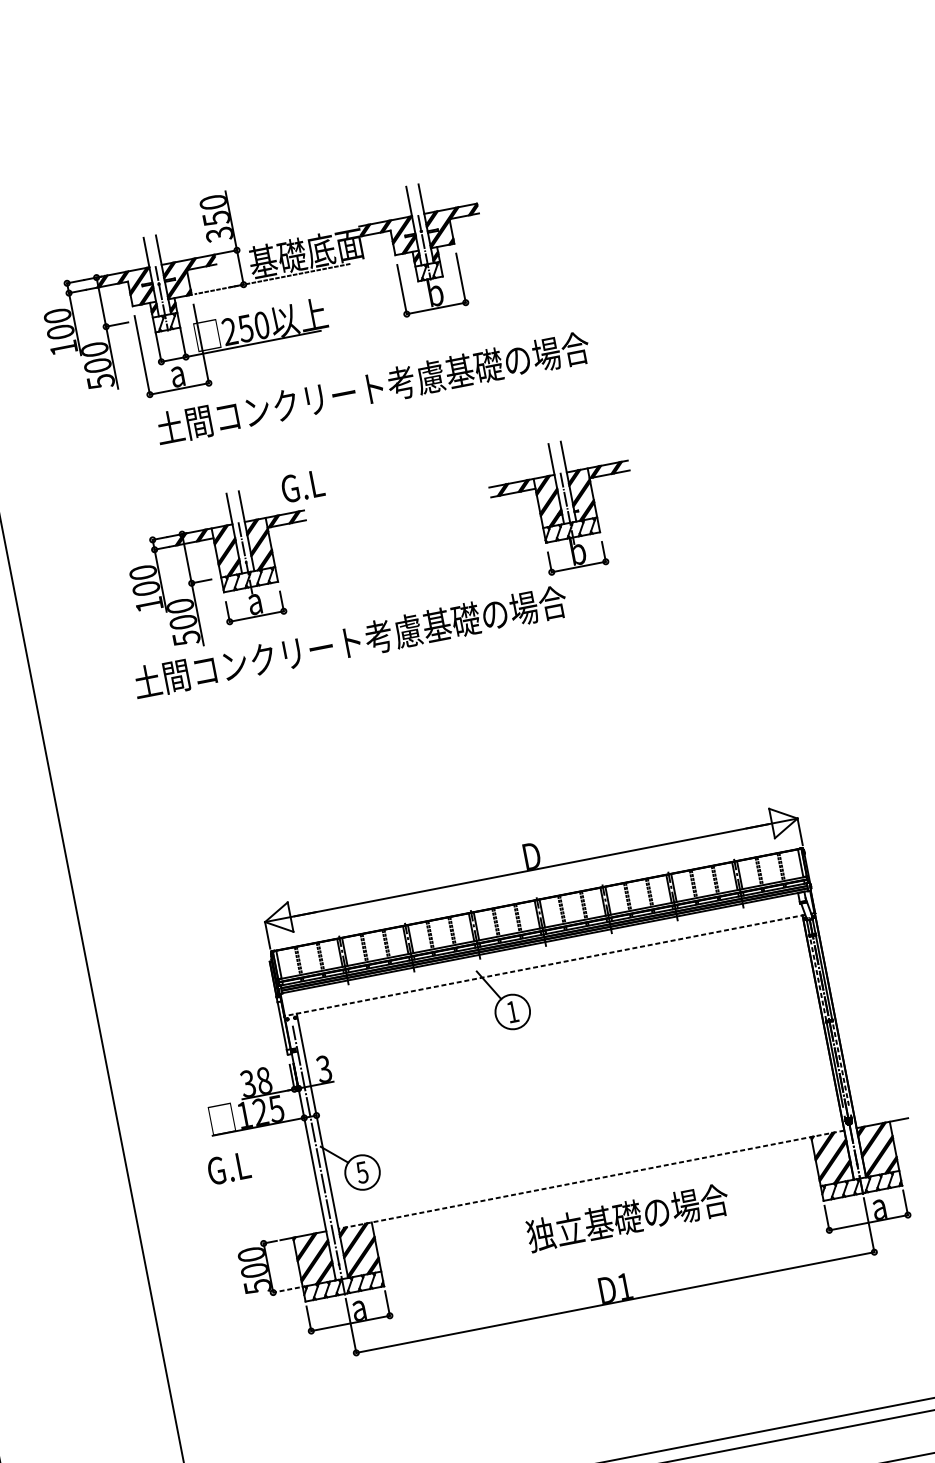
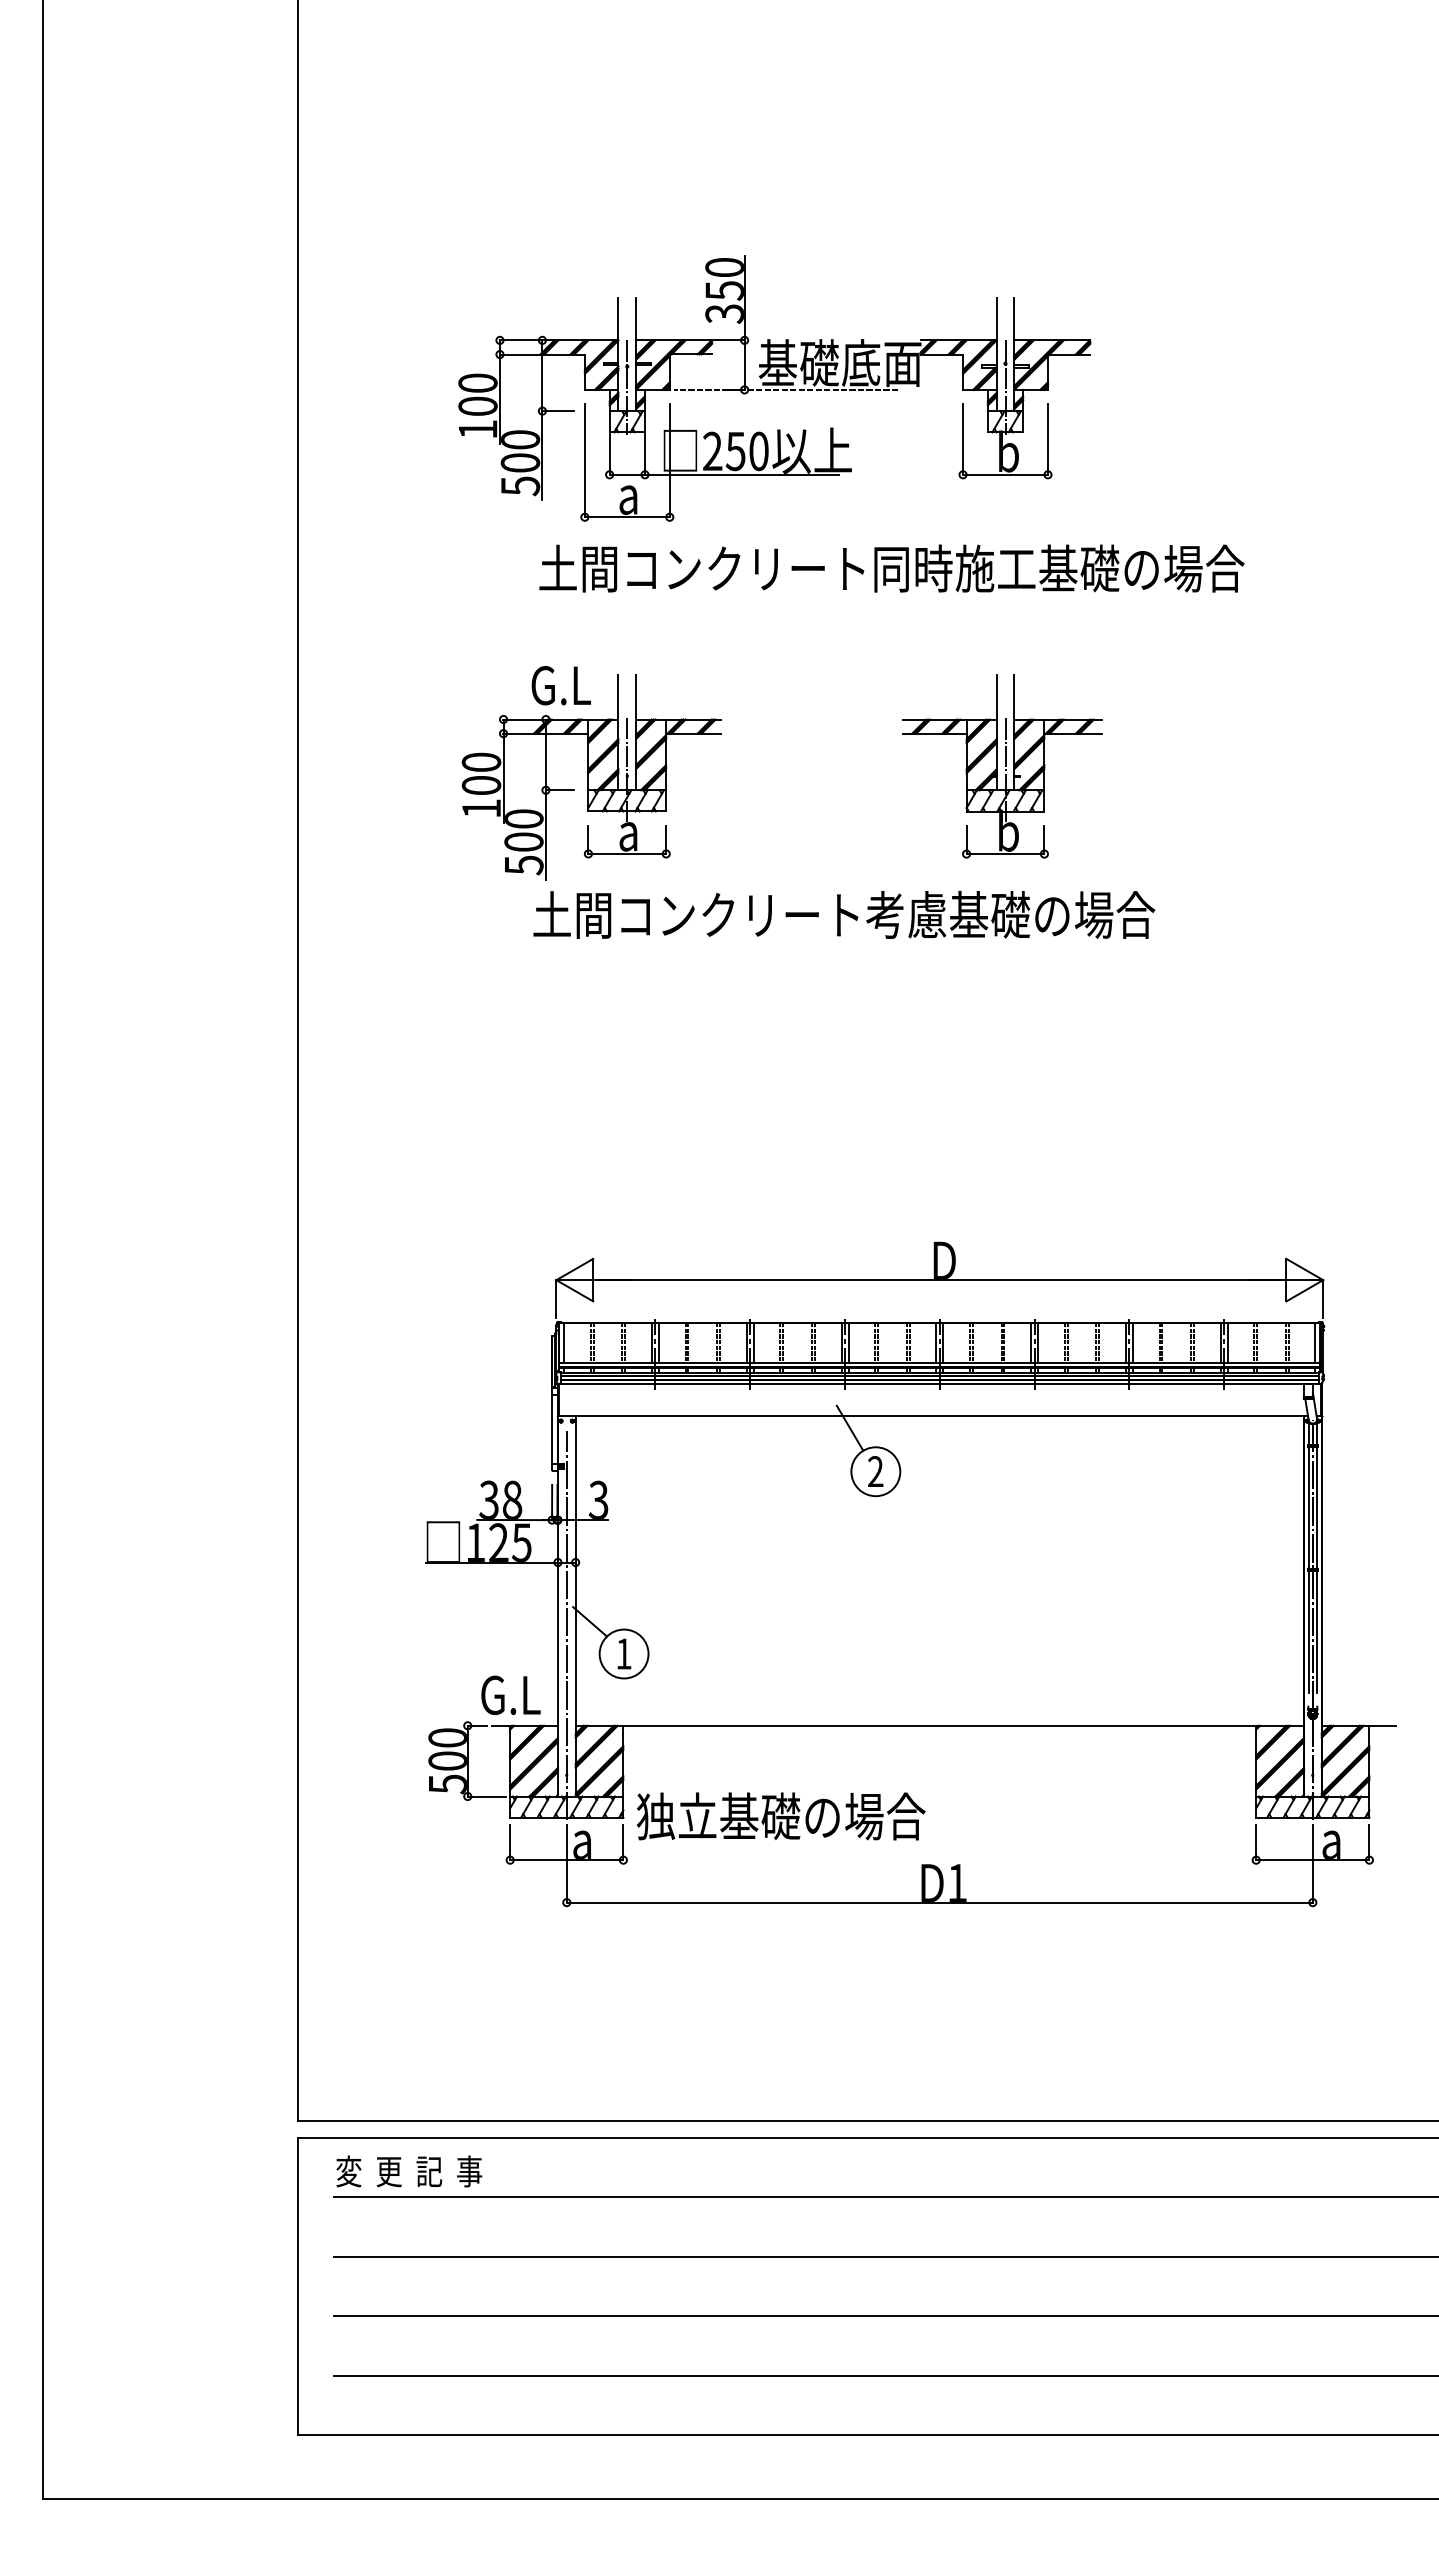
part: (264, 279) -> (774, 388), moved
text: (517, 360) -> (1058, 568), 土間コンクリート考慮基礎の場合 -> 土間コンクリート同時施工基礎の場合
text: (302, 486) -> (560, 685), moved
part: (564, 506) -> (1002, 766), moved
text: (350, 641) -> (844, 914), moved
line: (544, 965) -> (932, 1415), dashed -> solid
line: (818, 979) -> (1308, 1508), dashed -> solid
text: (512, 1011) -> (875, 1471), 1 -> 2
line: (841, 1063) -> (1317, 1631), dashed -> solid
text: (228, 1168) -> (510, 1695), moved
text: (362, 1172) -> (623, 1653), 5 -> 1
line: (591, 1179) -> (939, 1725), dashed -> solid
text: (627, 1217) -> (780, 1816), moved
line: (286, 1290) -> (486, 1796), dashed -> solid

